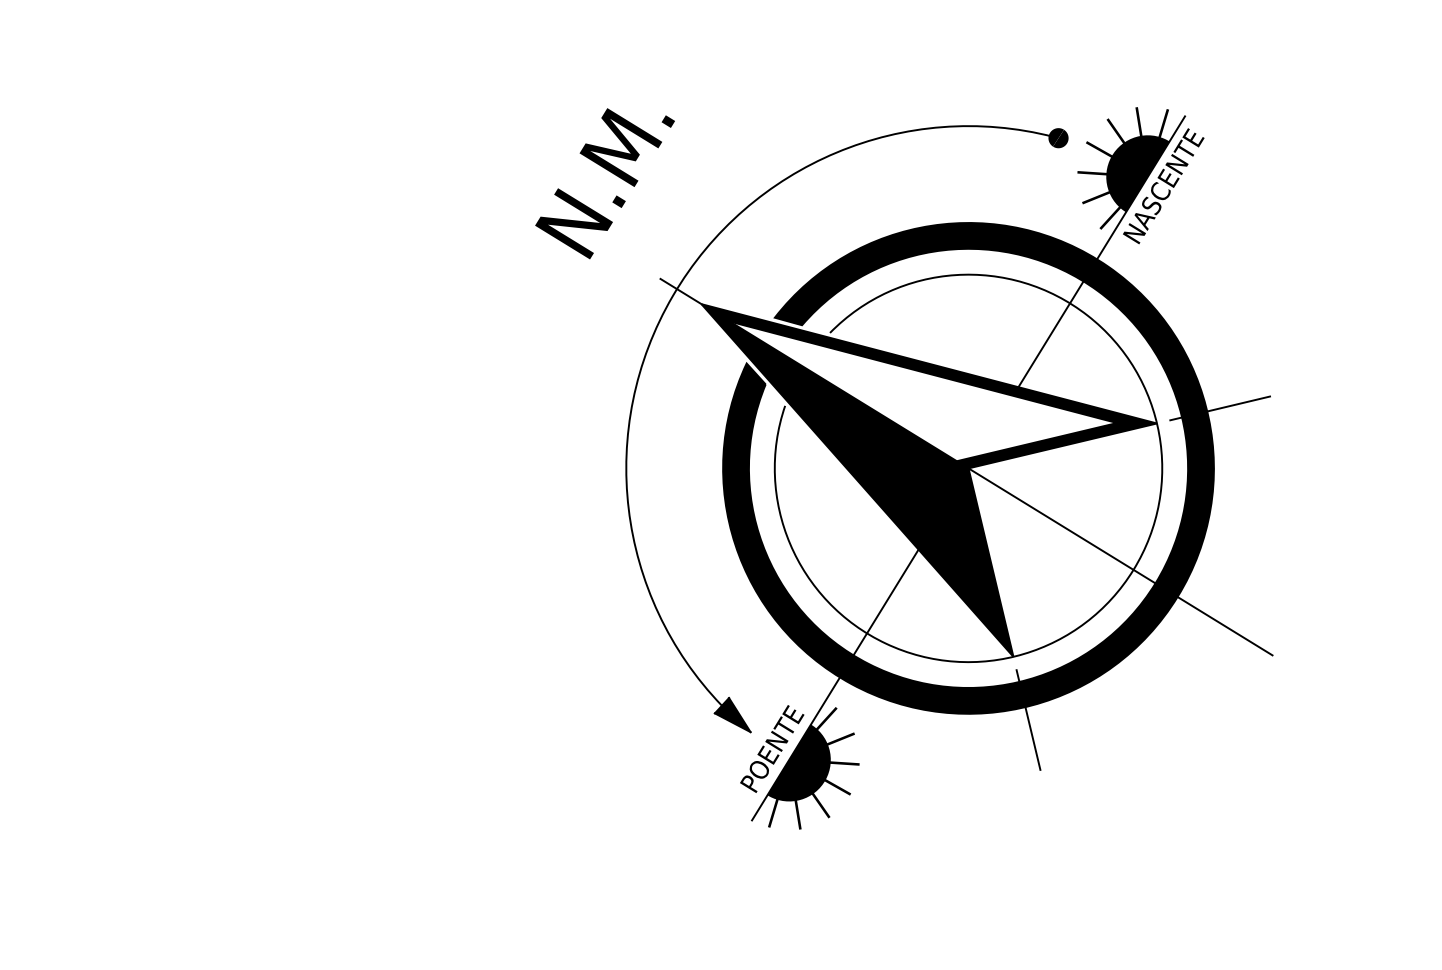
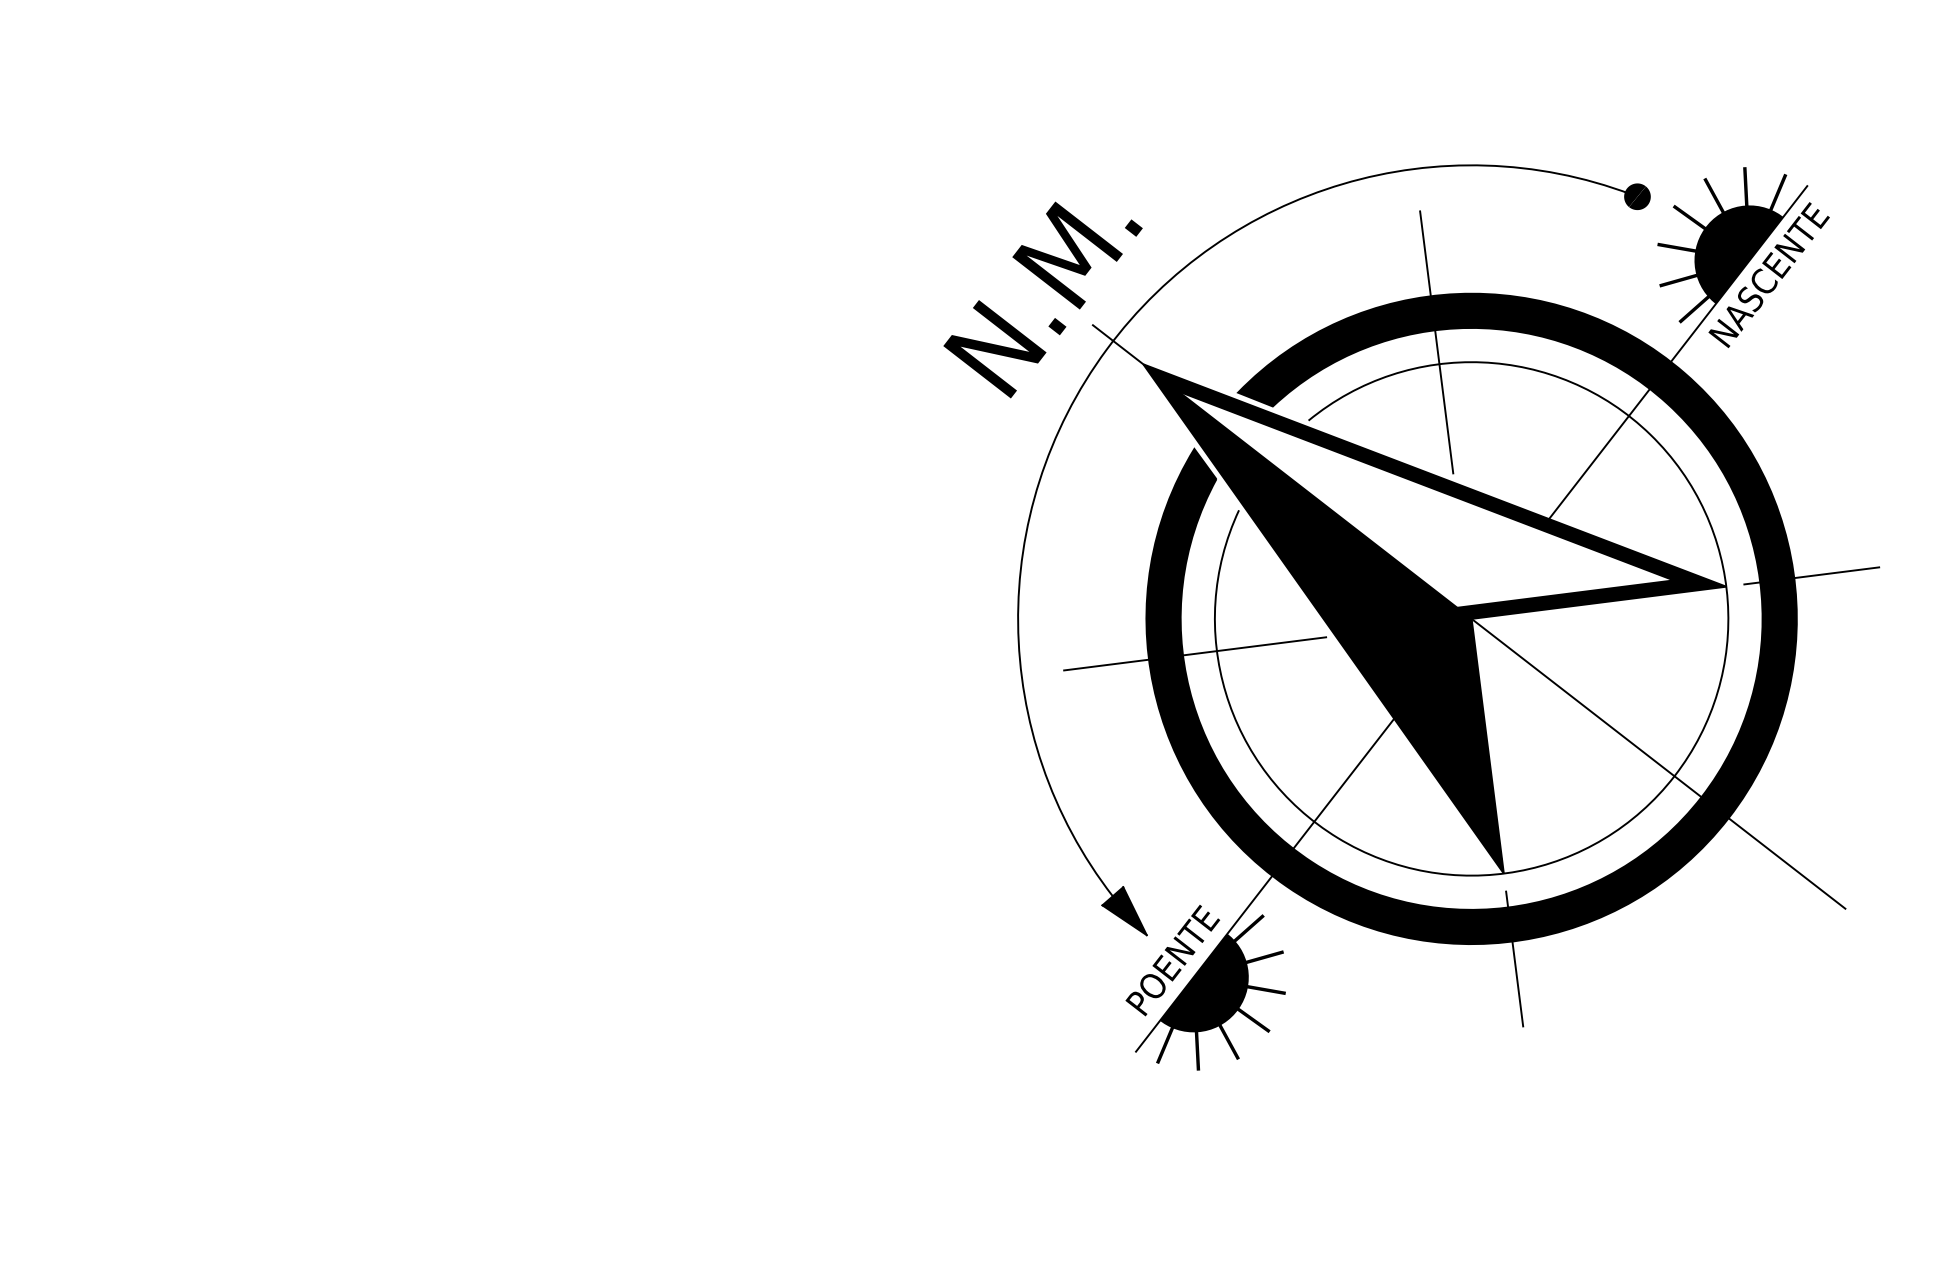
text: (605, 182) -> (1042, 299), moved
line: (919, 263) -> (1436, 342), added
line: (764, 516) -> (1195, 653), added

